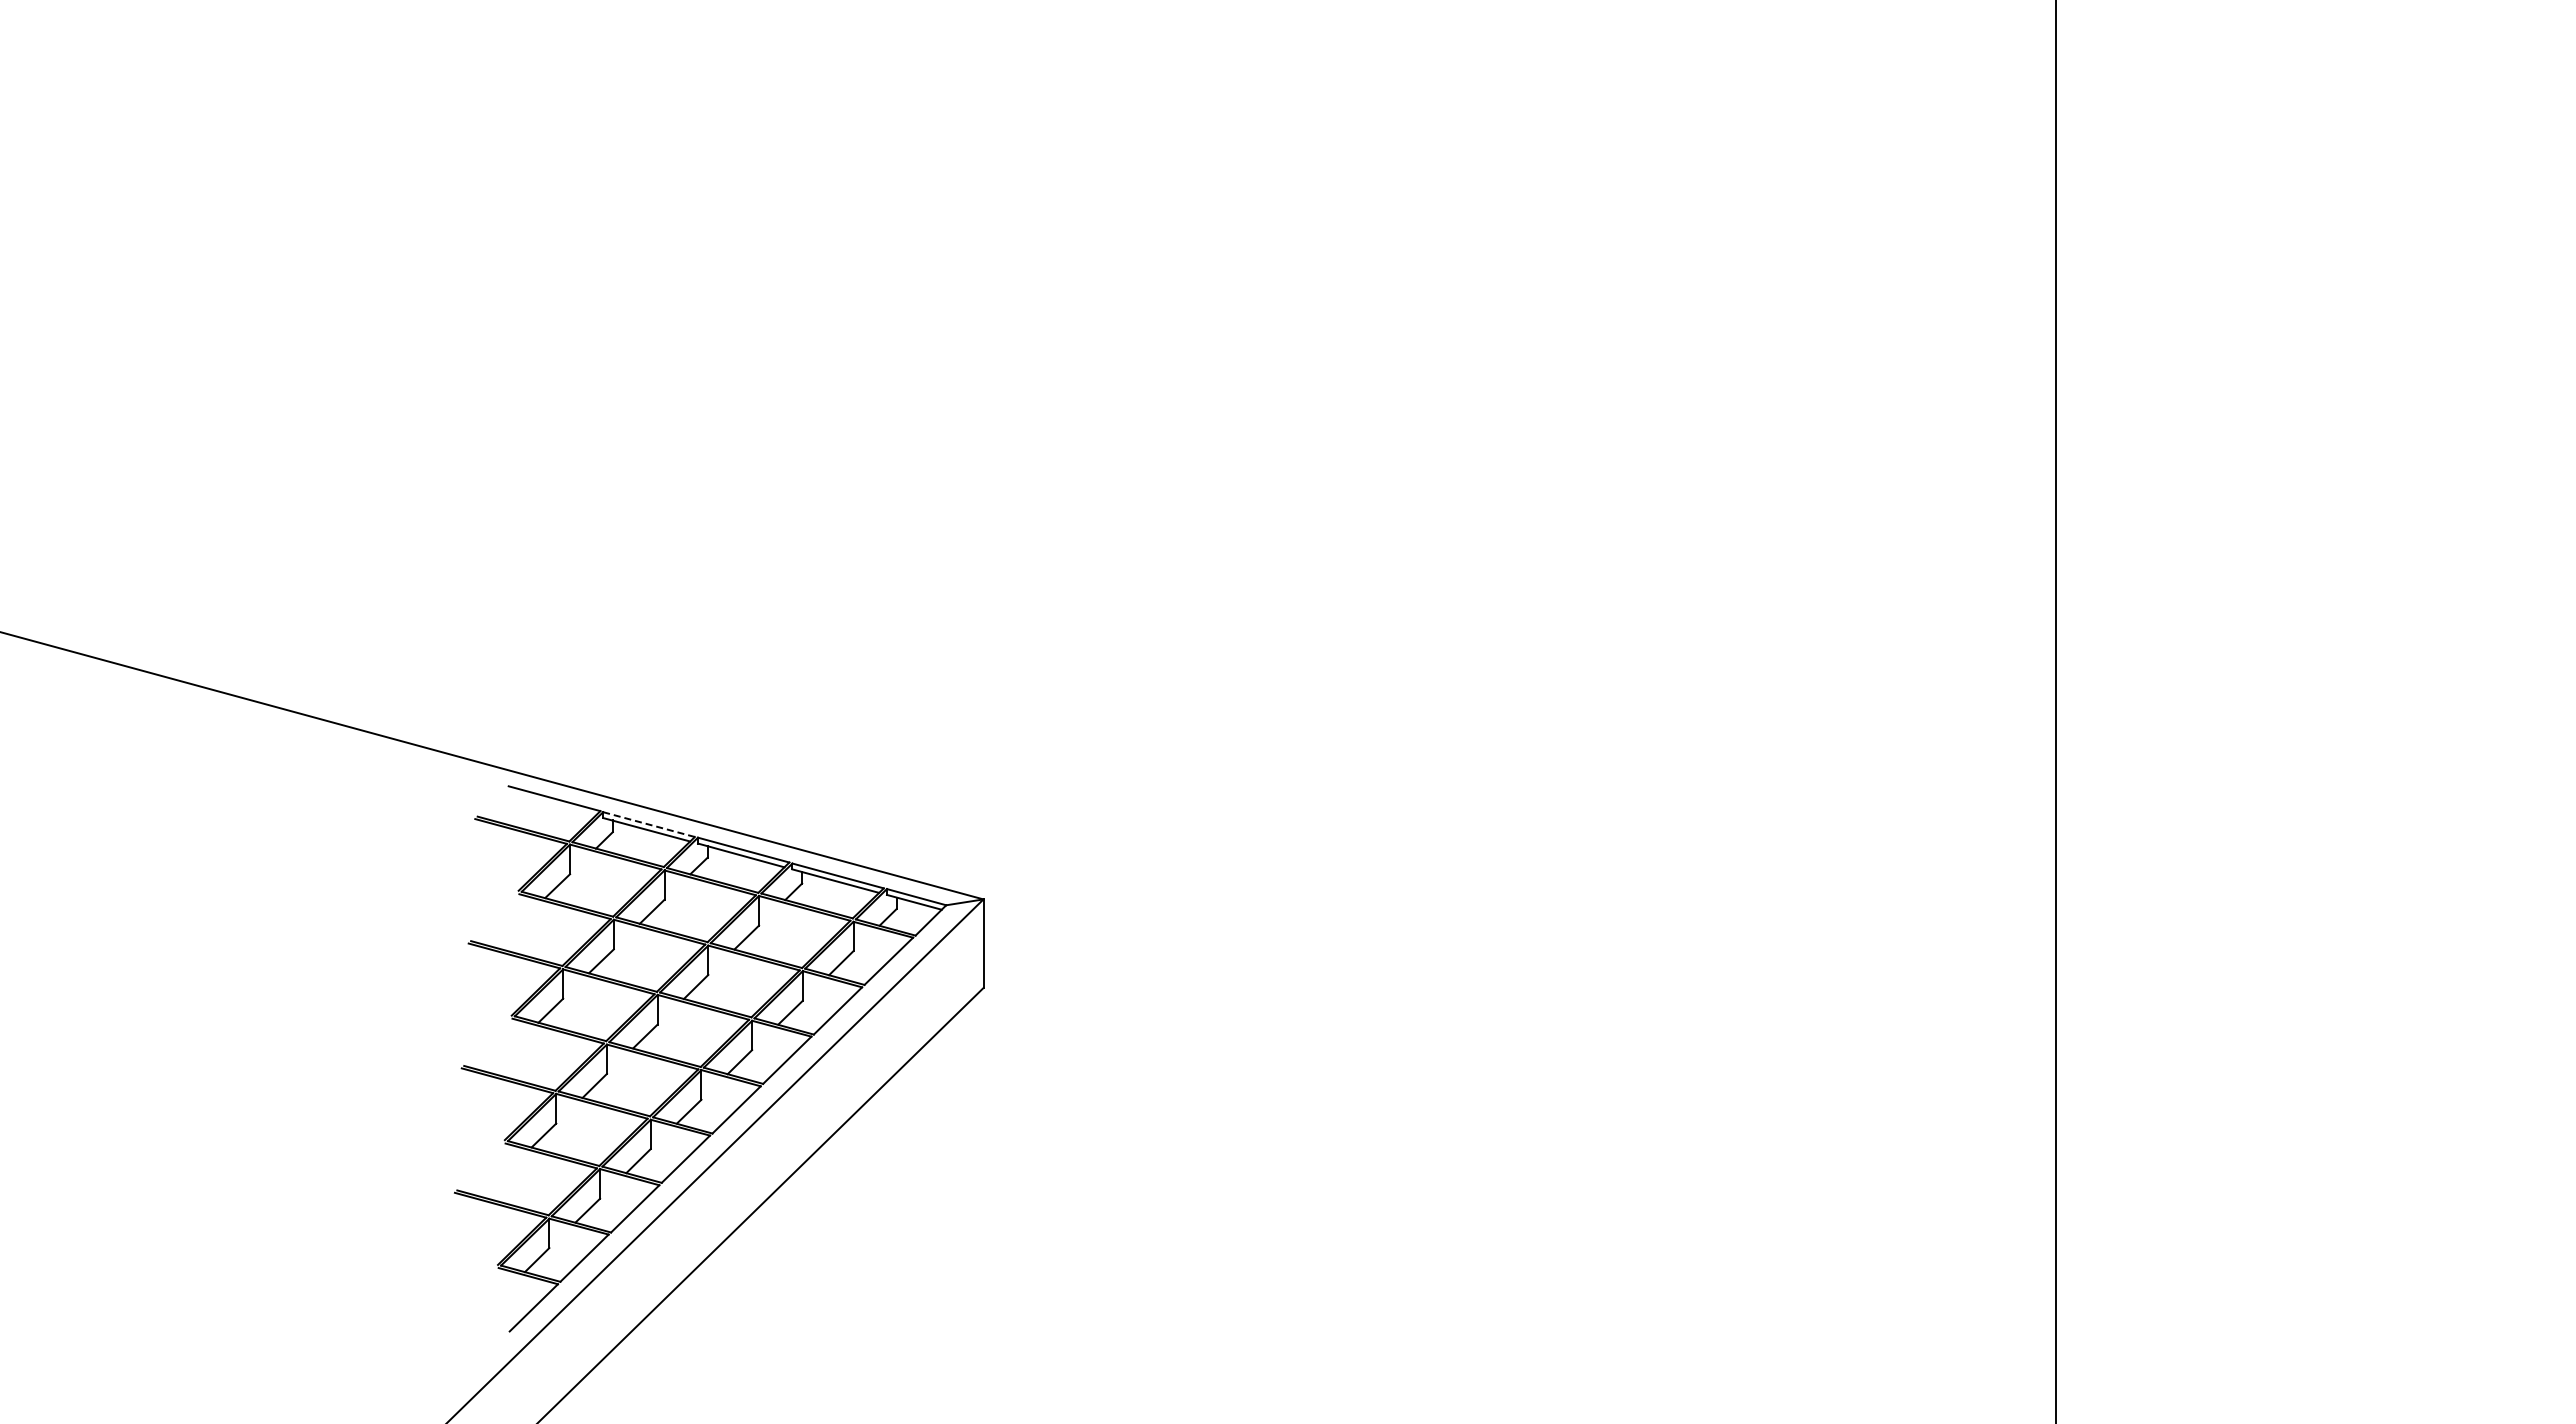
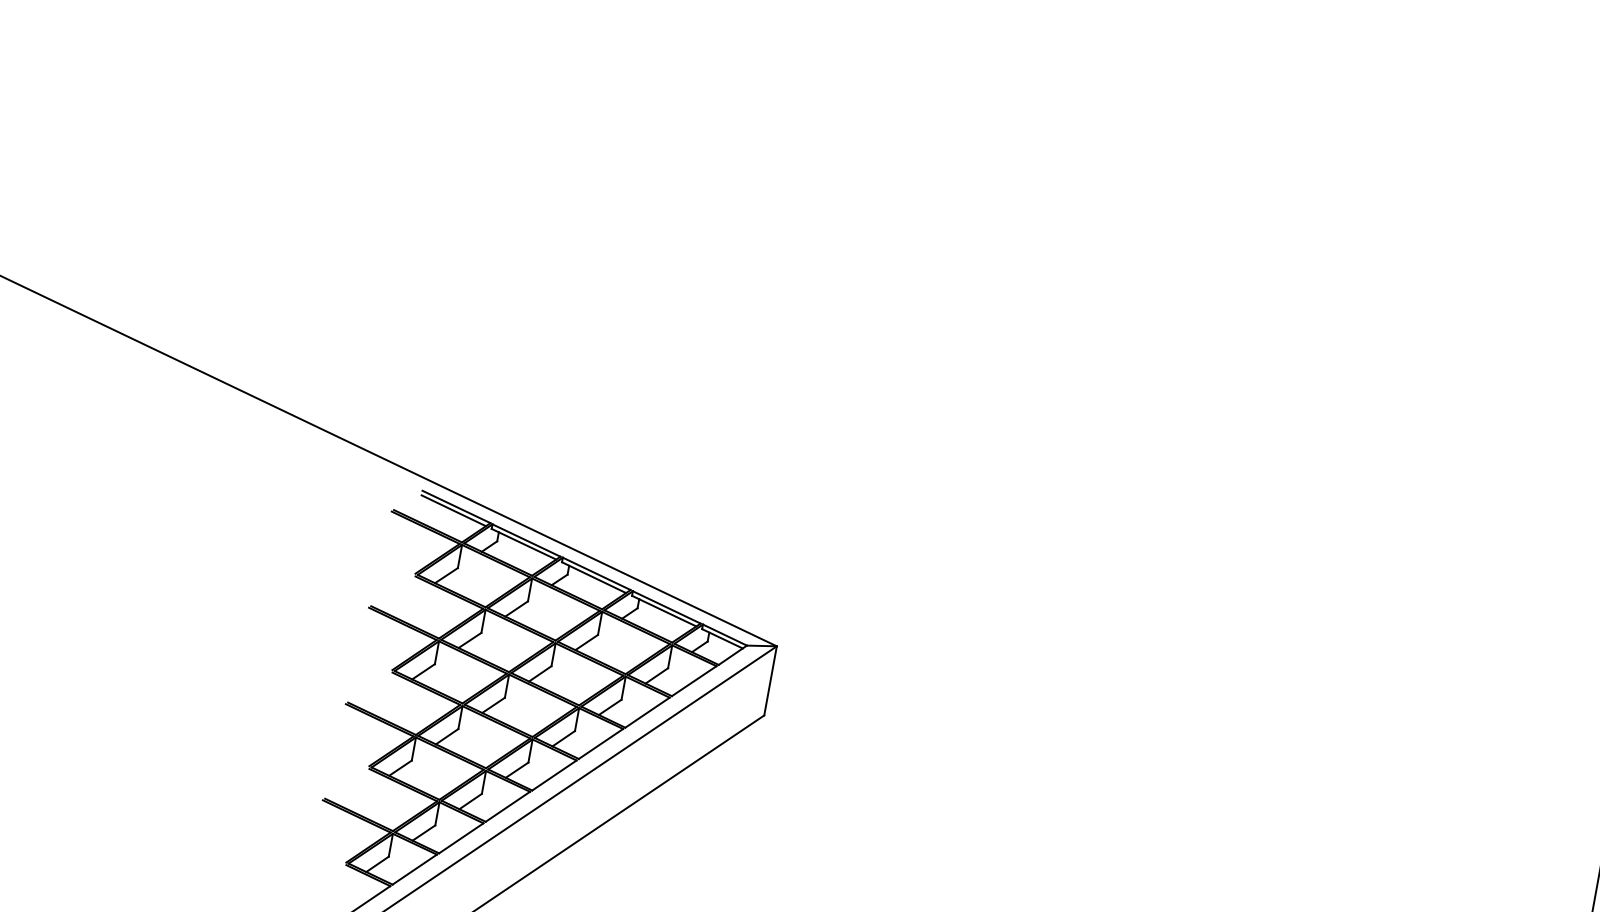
line: (551, 803) -> (453, 510), added
line: (649, 824) -> (526, 540), dashed -> solid

